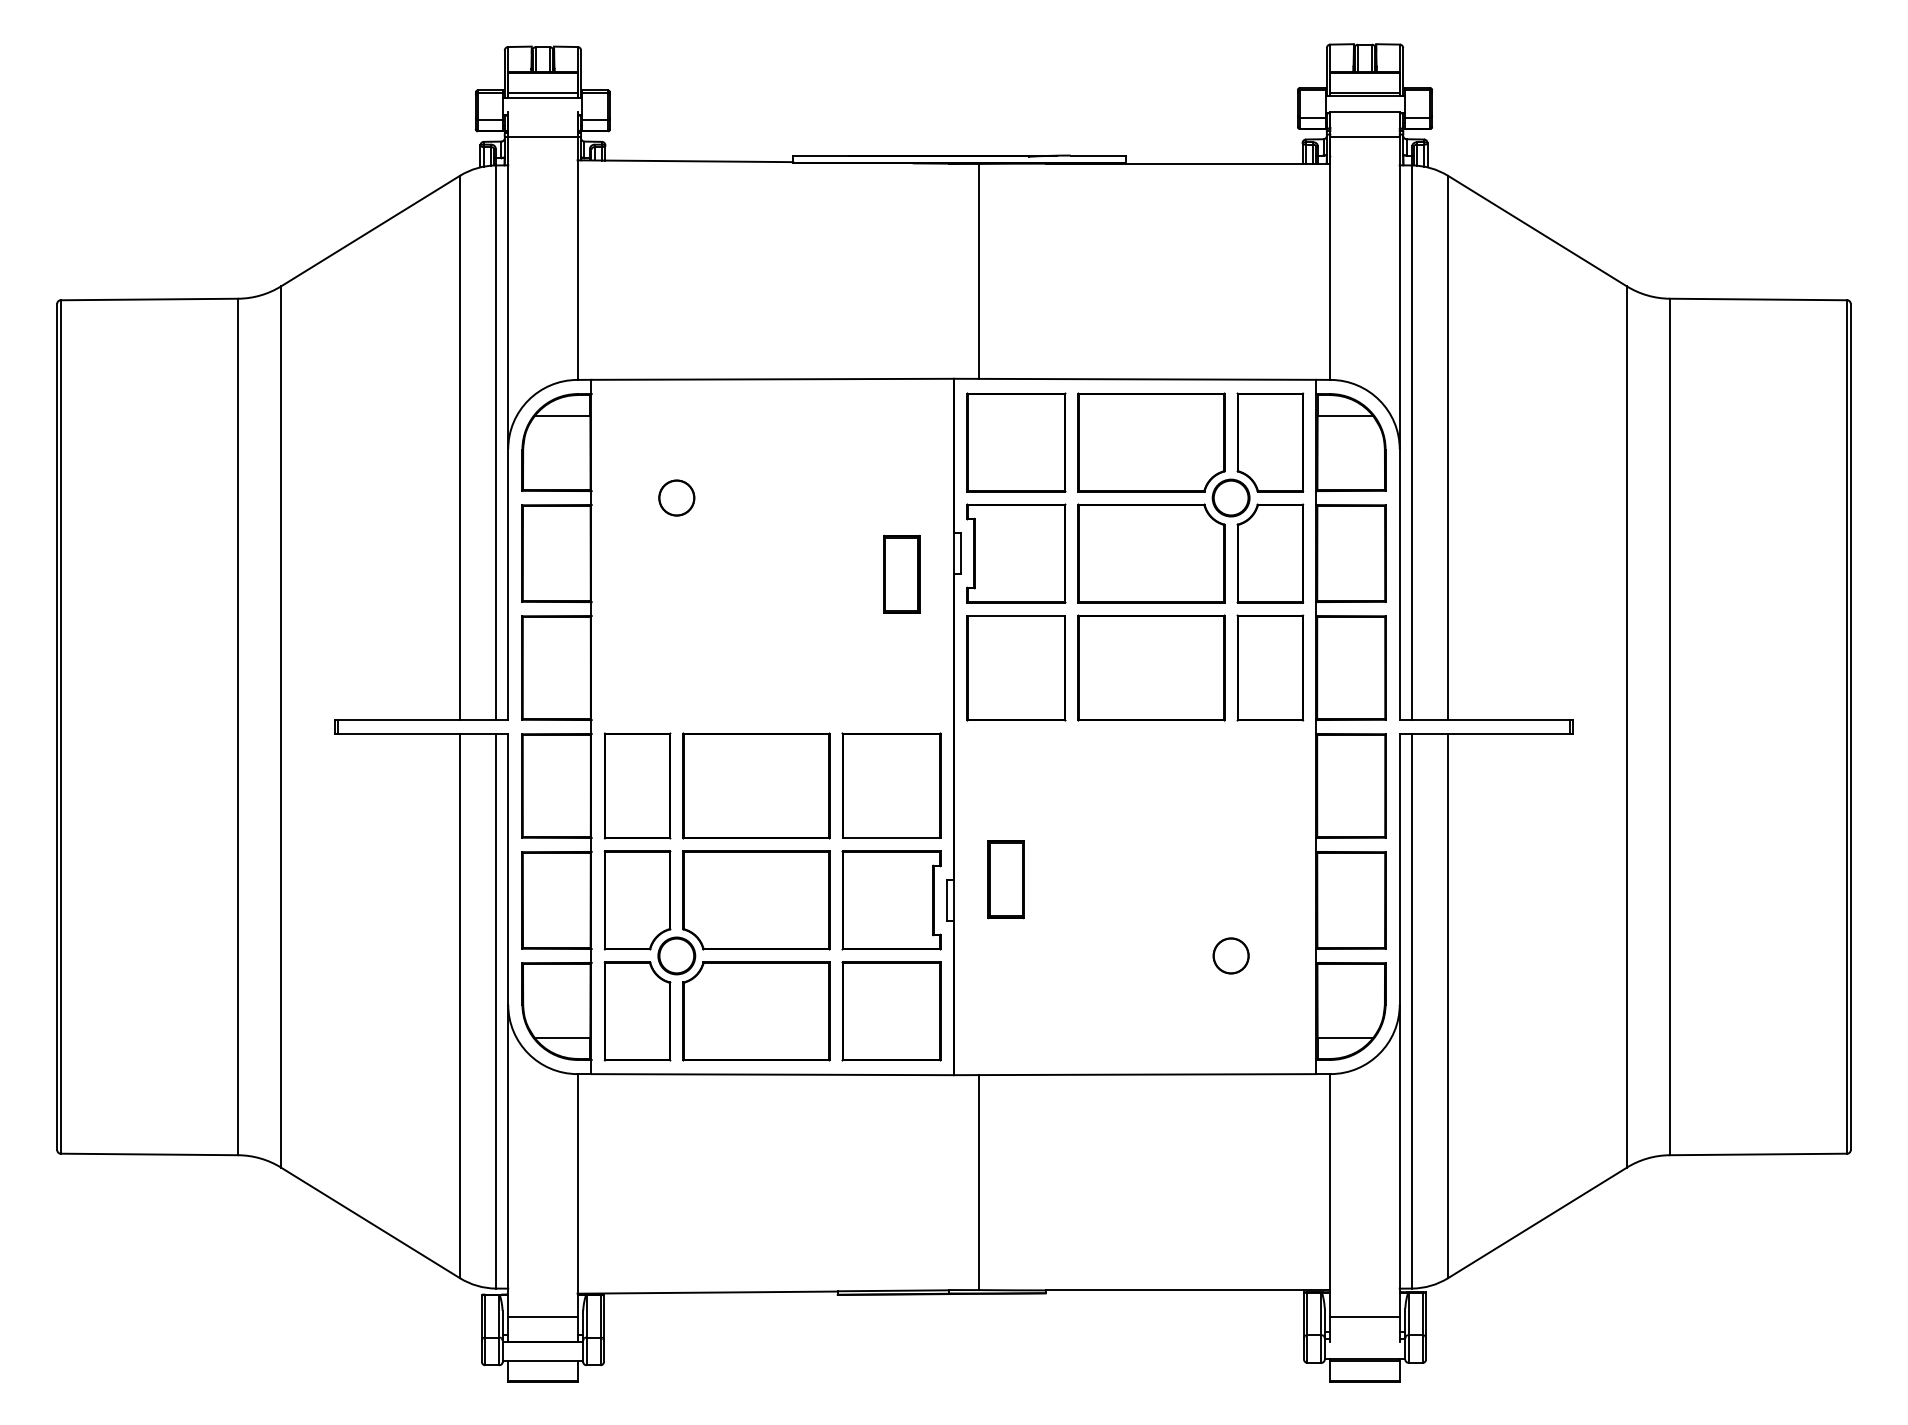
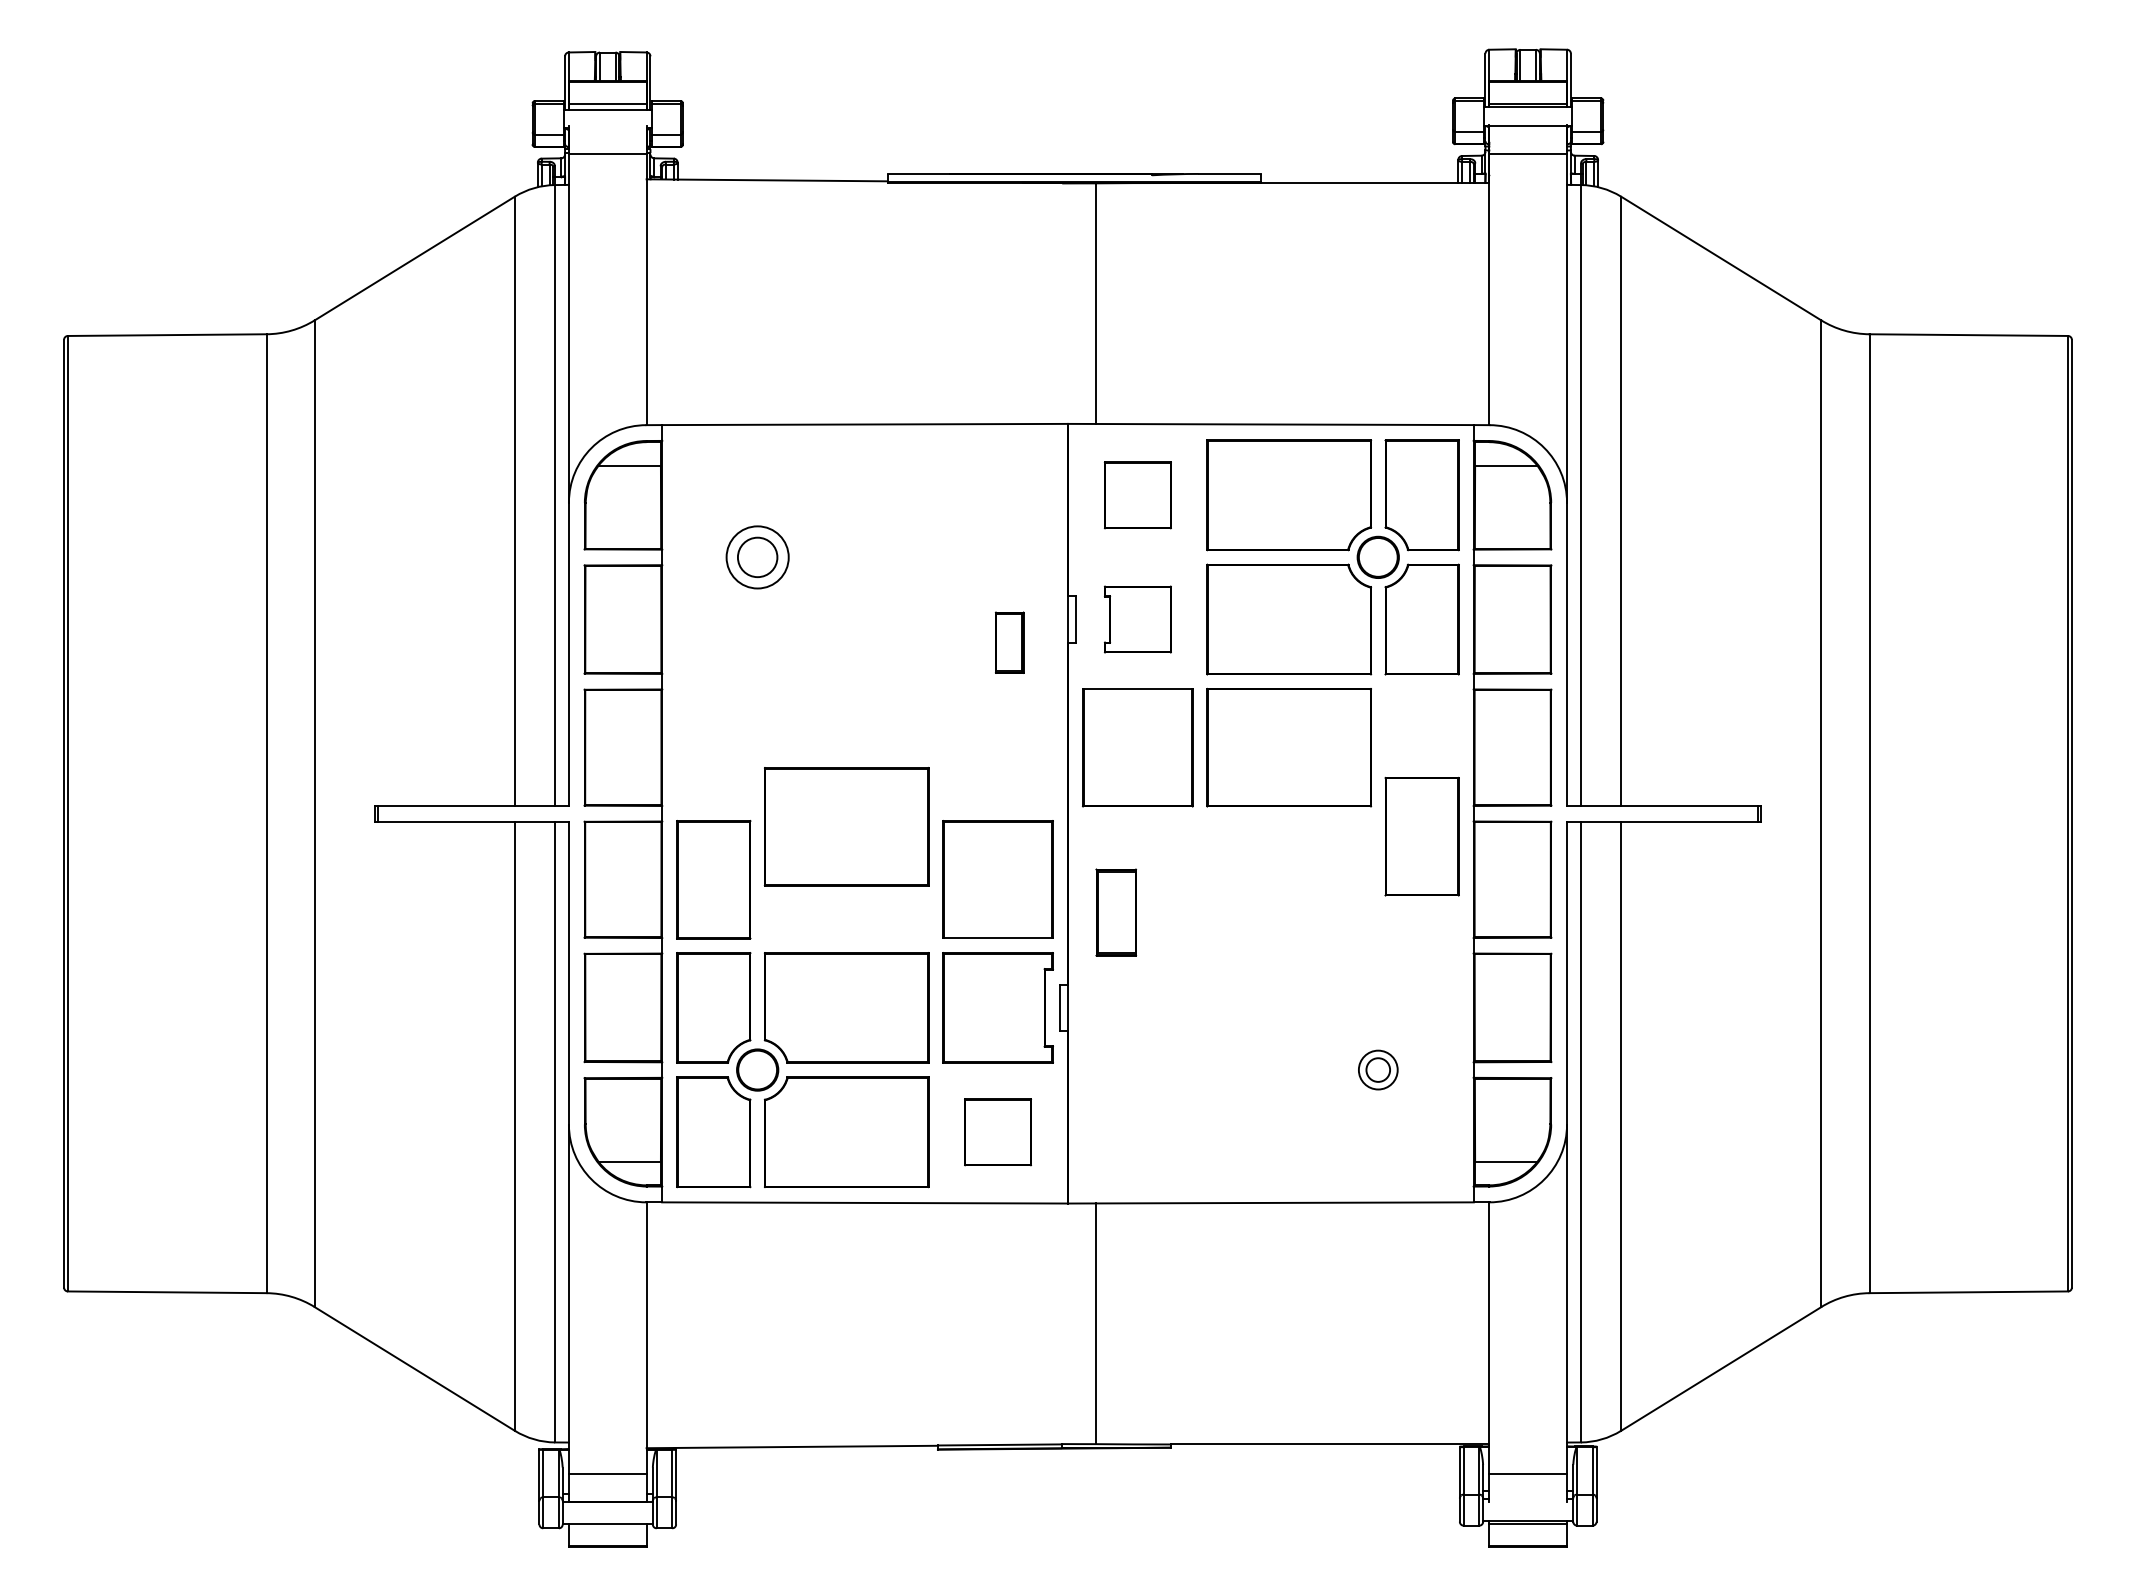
part: (1016, 442) -> (1137, 495), size x0.6
circle: (676, 498) -> (757, 557), size x1.6
part: (1016, 553) -> (1137, 619), size x0.6
part: (901, 574) -> (1009, 642), size x0.7
part: (1269, 667) -> (1421, 836), moved
part: (756, 785) -> (846, 826), moved
part: (1005, 879) -> (1115, 912), moved
circle: (1231, 955) -> (1378, 1069), size x0.6
part: (891, 1011) -> (997, 1132), size x0.6

